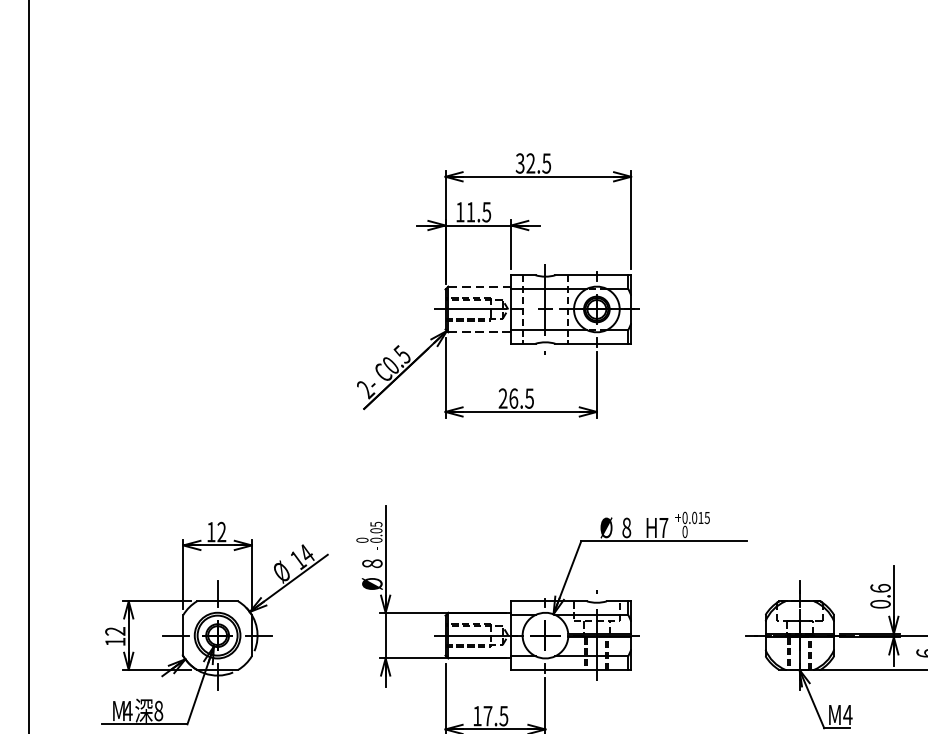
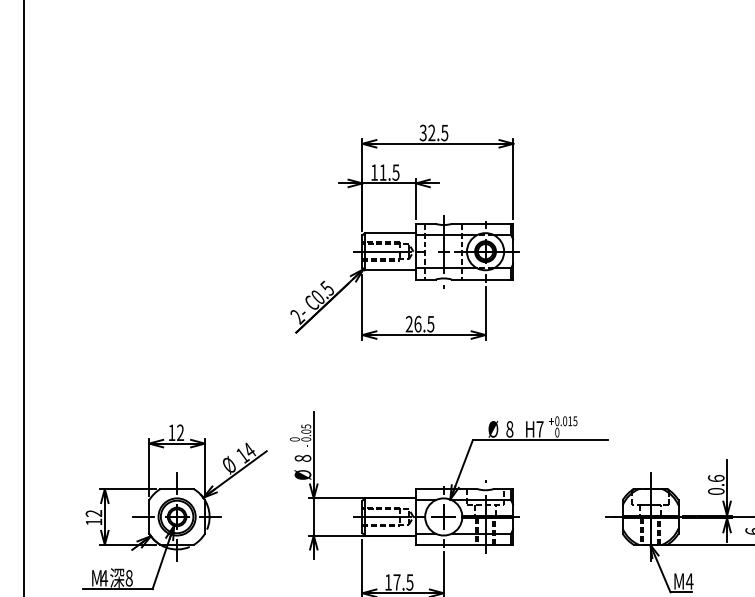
line: (479, 287) -> (390, 233), dashed -> solid
line: (479, 332) -> (390, 270), dashed -> solid

